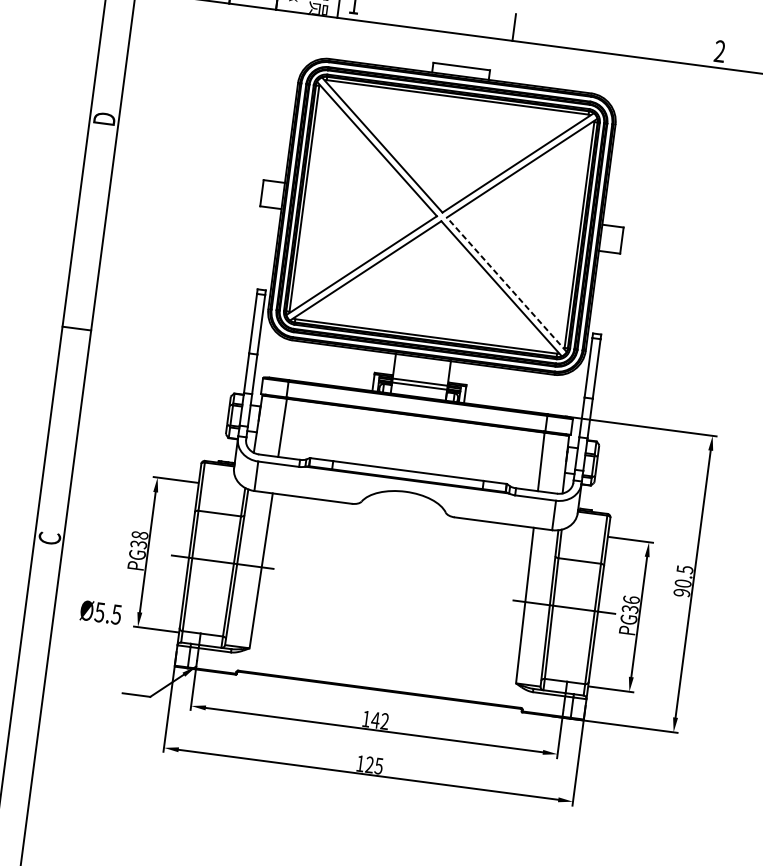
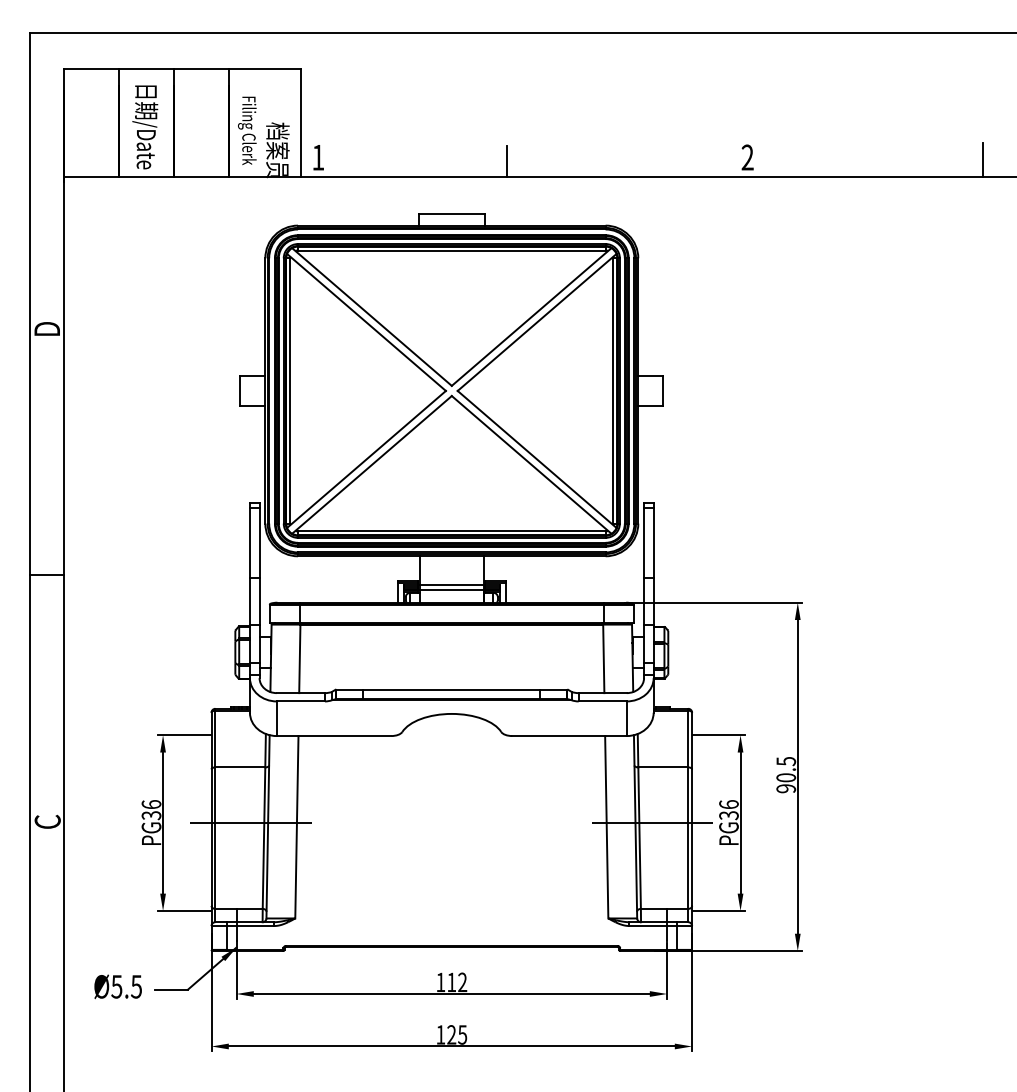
line: (507, 284) -> (537, 459), dashed -> solid
text: (140, 535) -> (151, 804), PG38 -> PG36
text: (100, 612) -> (117, 986), moved
text: (375, 719) -> (451, 981), 142 -> 112

